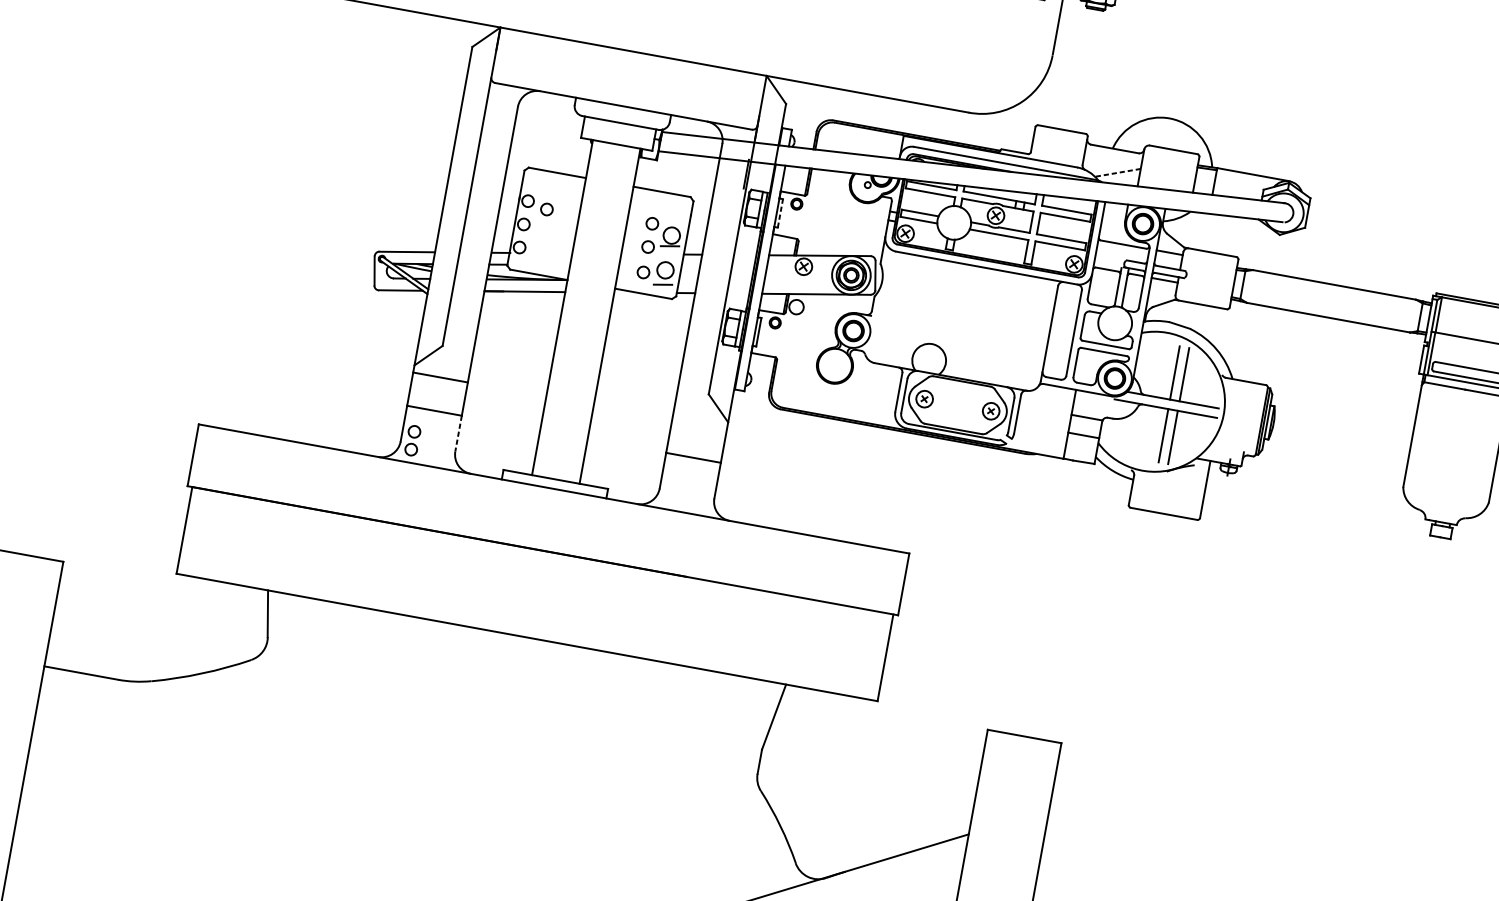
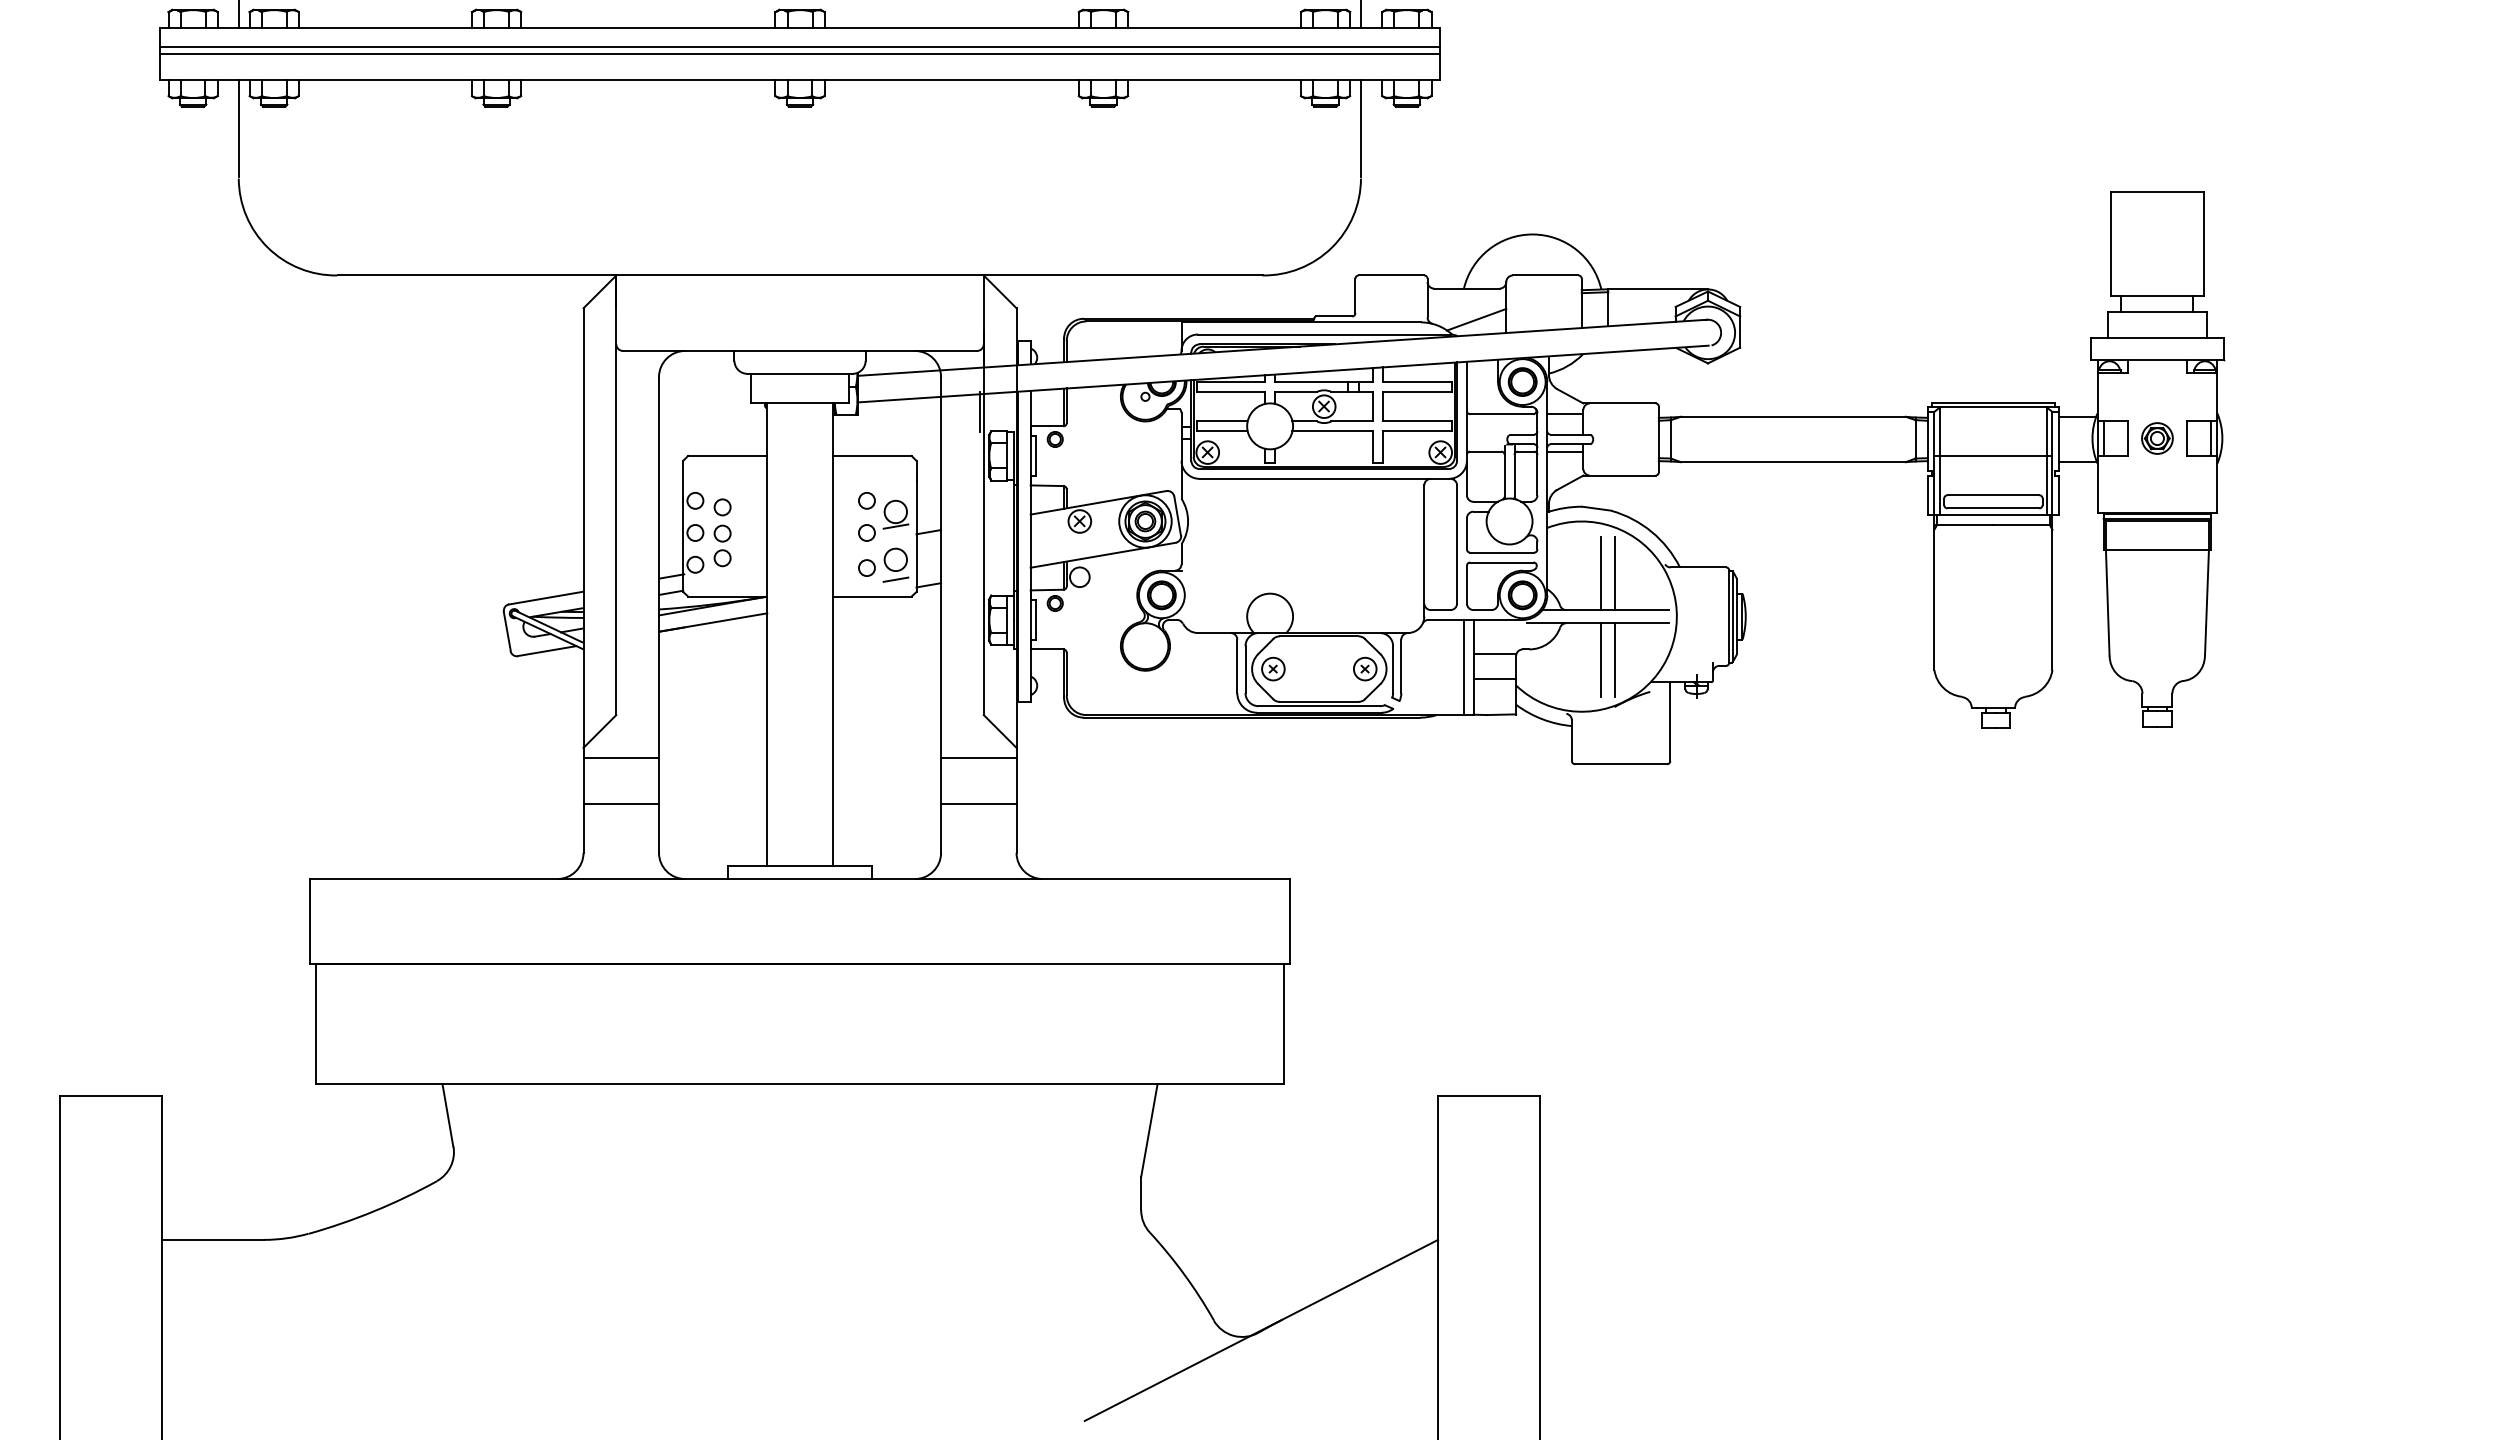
line: (1117, 172) -> (1476, 319), dashed -> solid
line: (780, 213) -> (1035, 455), dashed -> solid
line: (1062, 423) -> (1463, 667), added
line: (699, 424) -> (978, 757), added
line: (458, 433) -> (659, 828), dashed -> solid
part: (412, 440) -> (722, 545), moved

